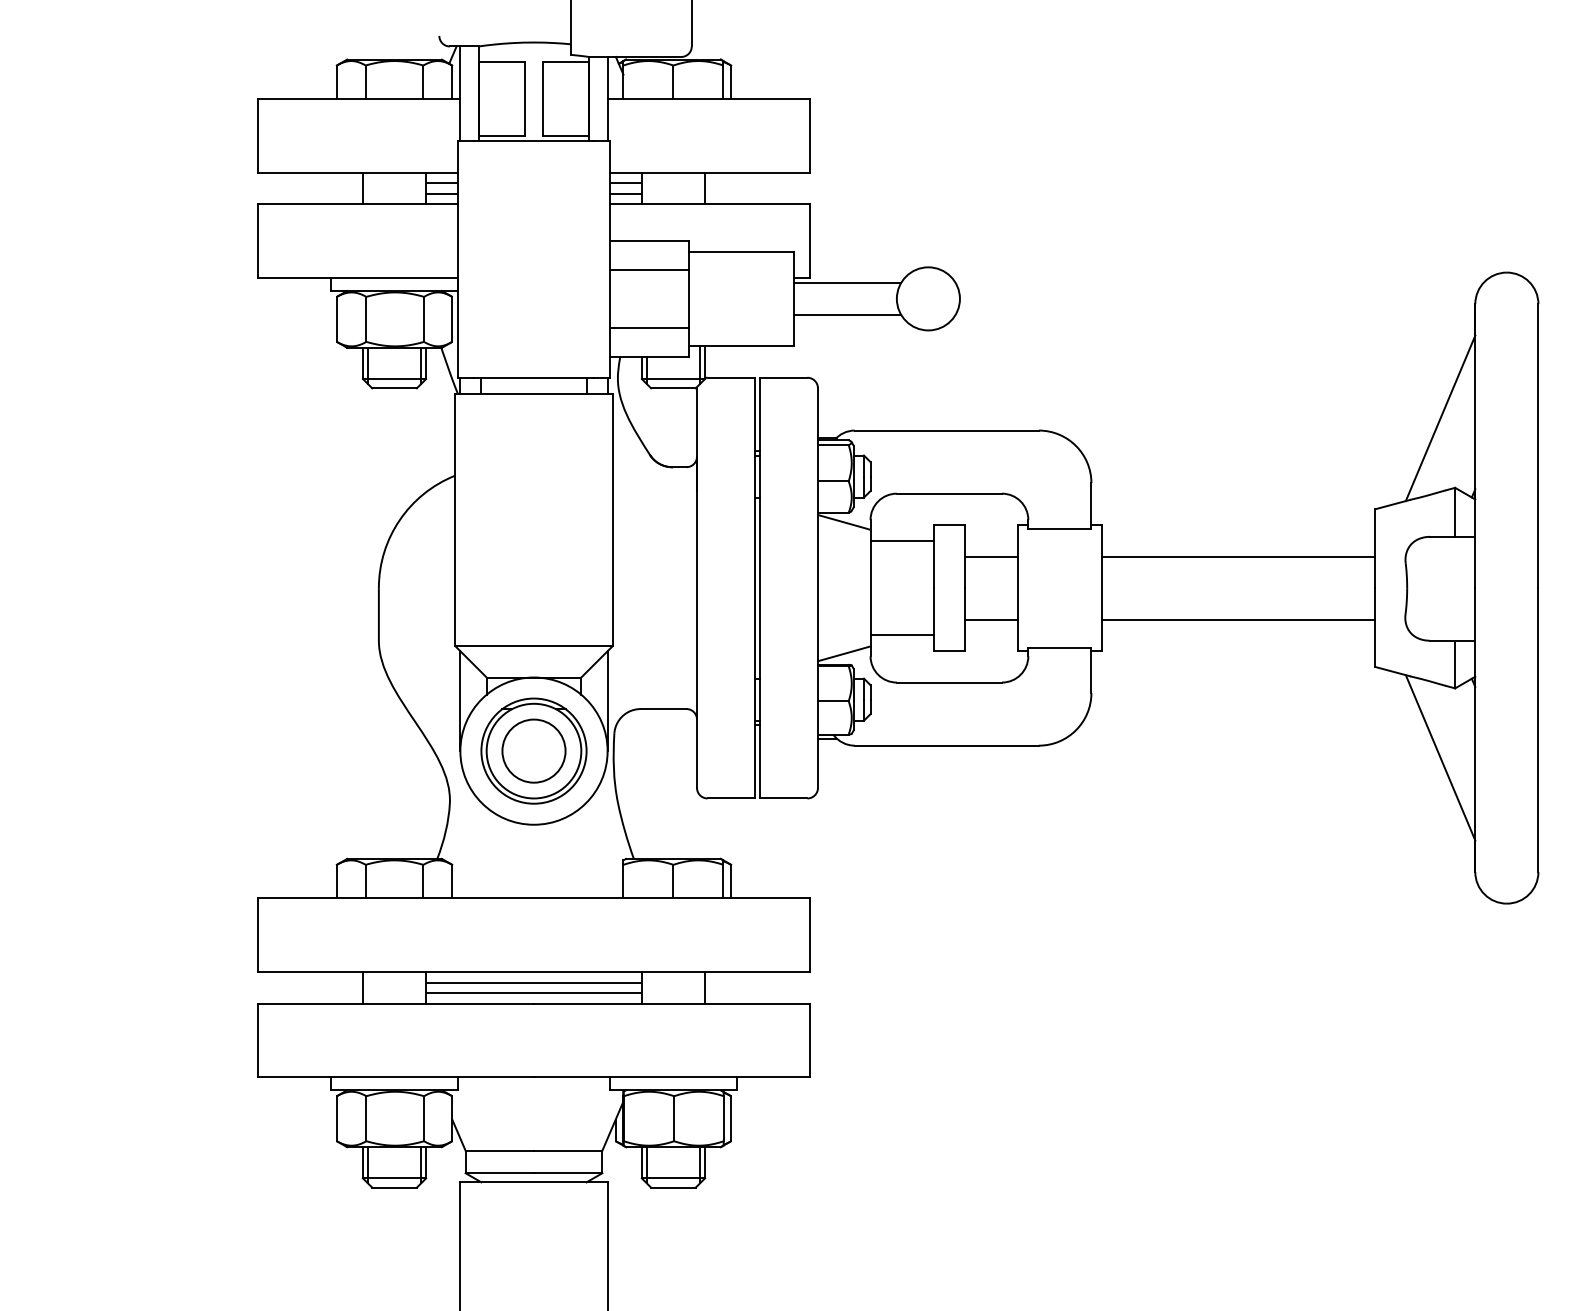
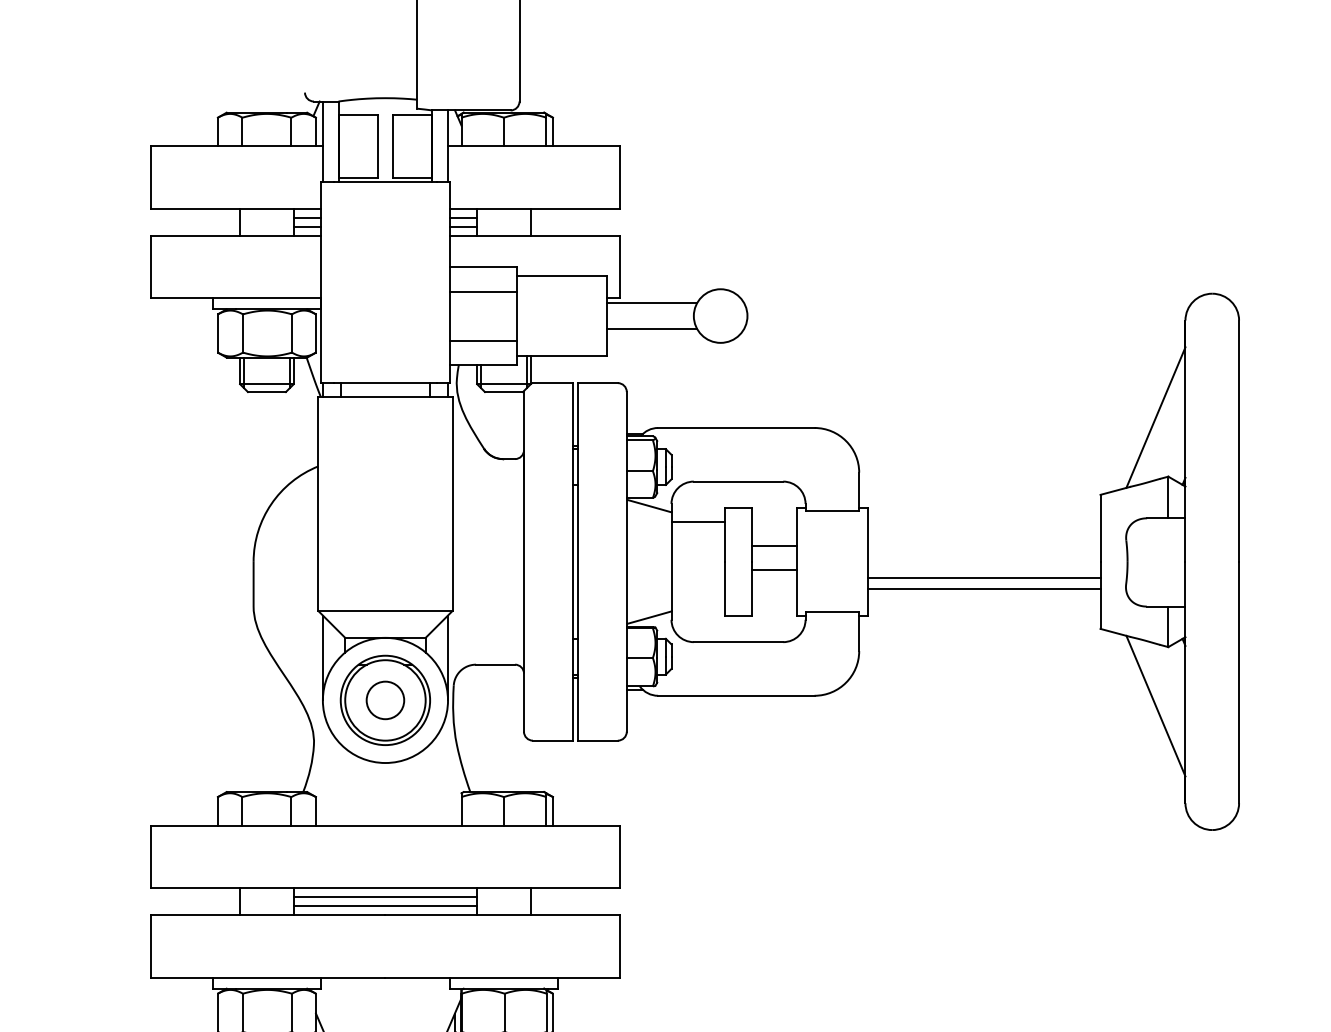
line: (991, 556) -> (774, 569), moved
line: (1238, 556) -> (984, 577), moved
line: (991, 619) -> (774, 546), moved
line: (901, 635) -> (697, 602), removed
circle: (533, 750) -> (385, 699), size x0.7

